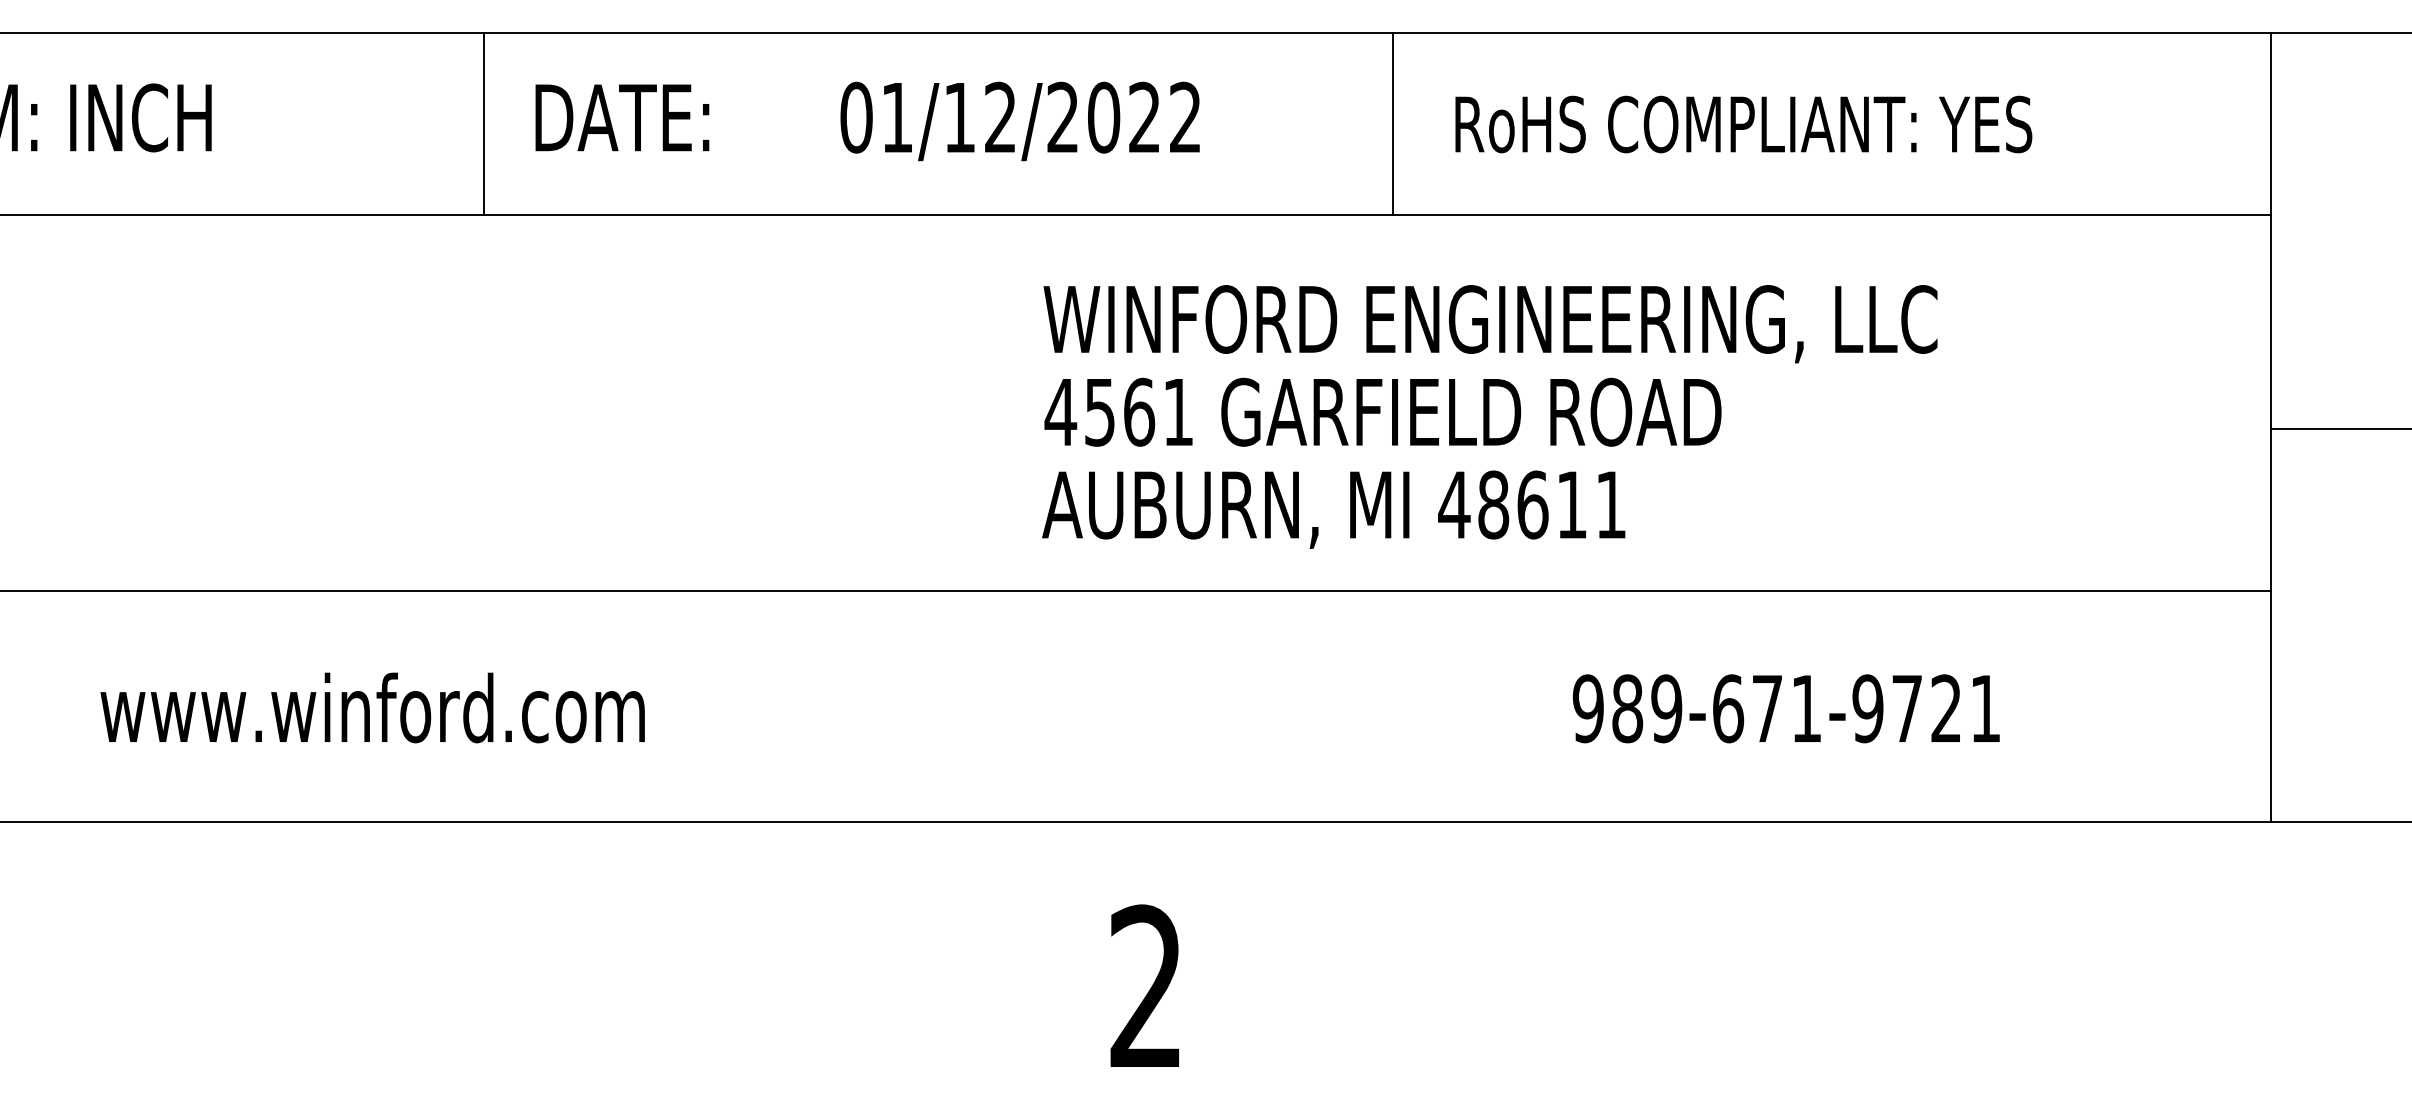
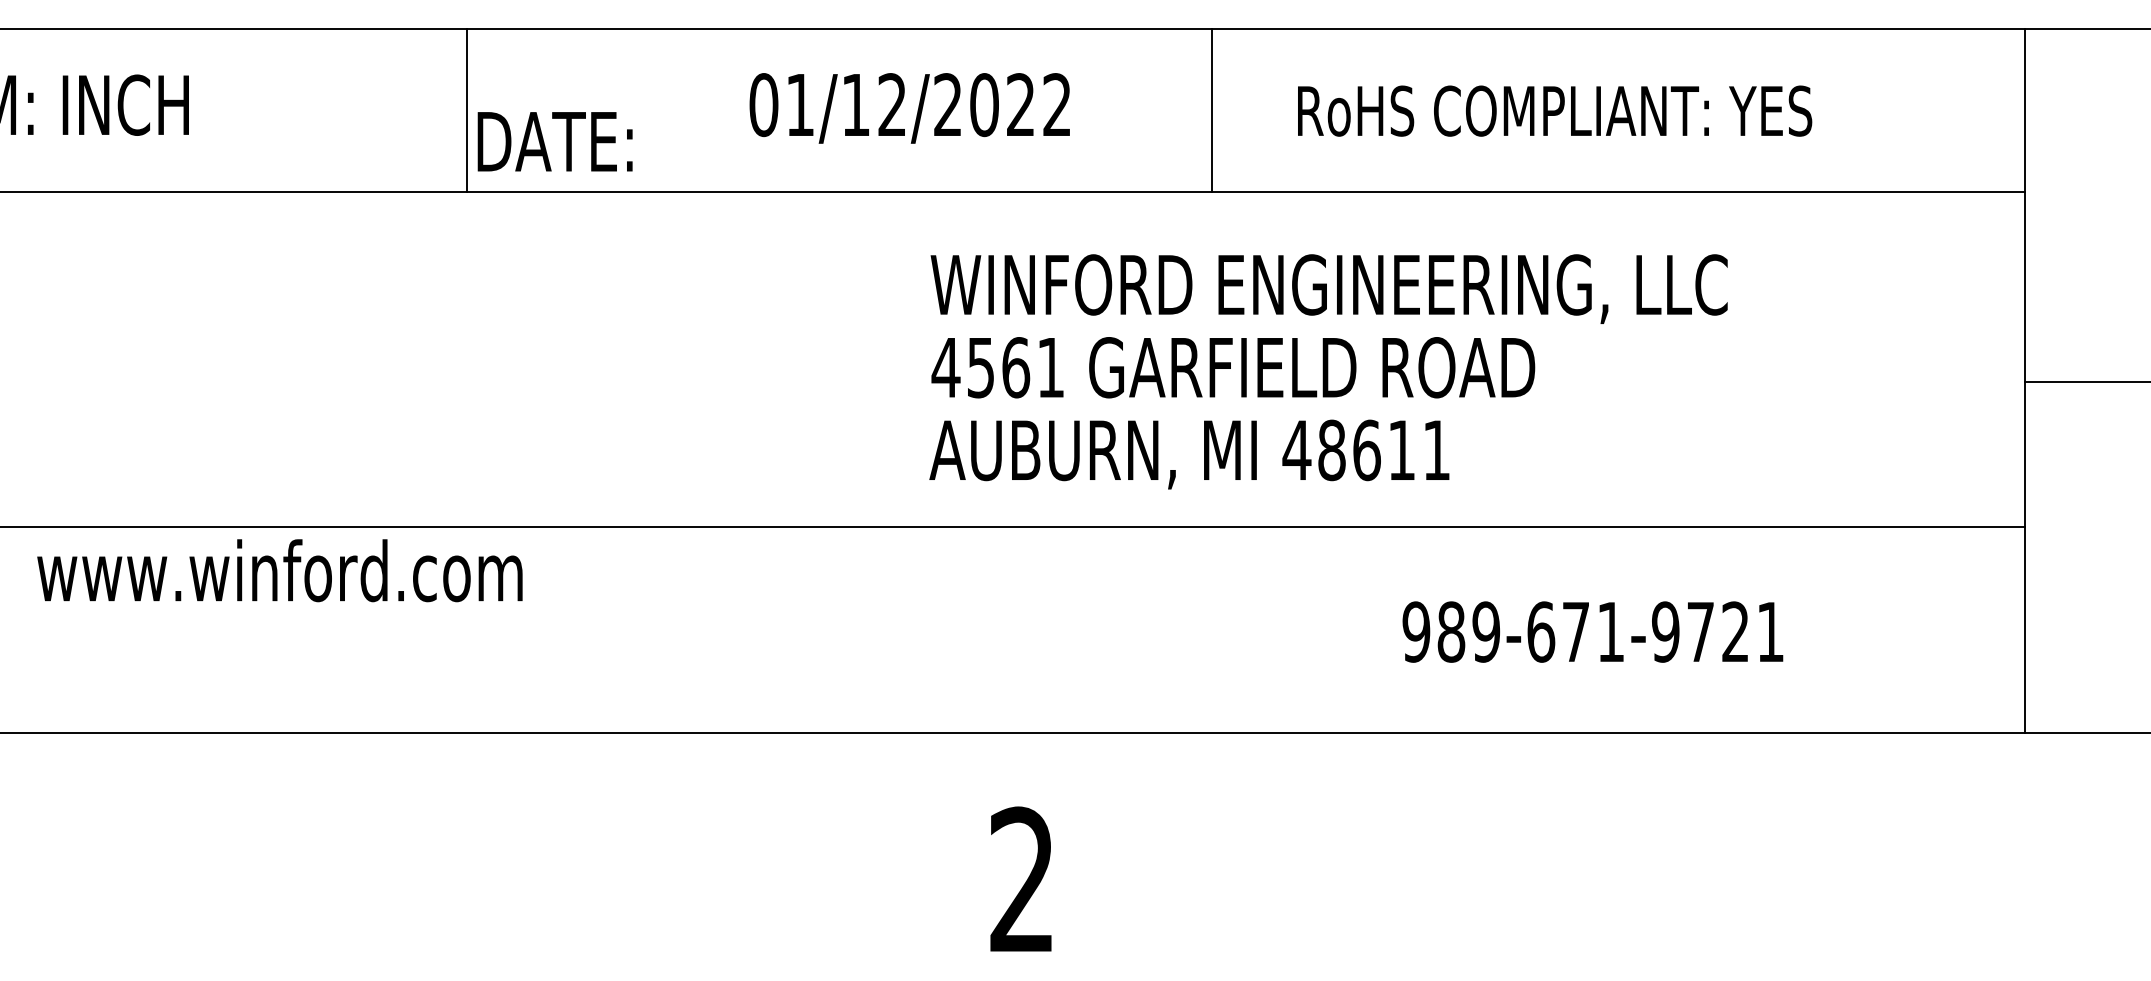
text: (622, 117) -> (555, 141), moved
line: (484, 123) -> (466, 110), moved
line: (1392, 123) -> (1211, 110), moved
text: (372, 707) -> (279, 570), moved

